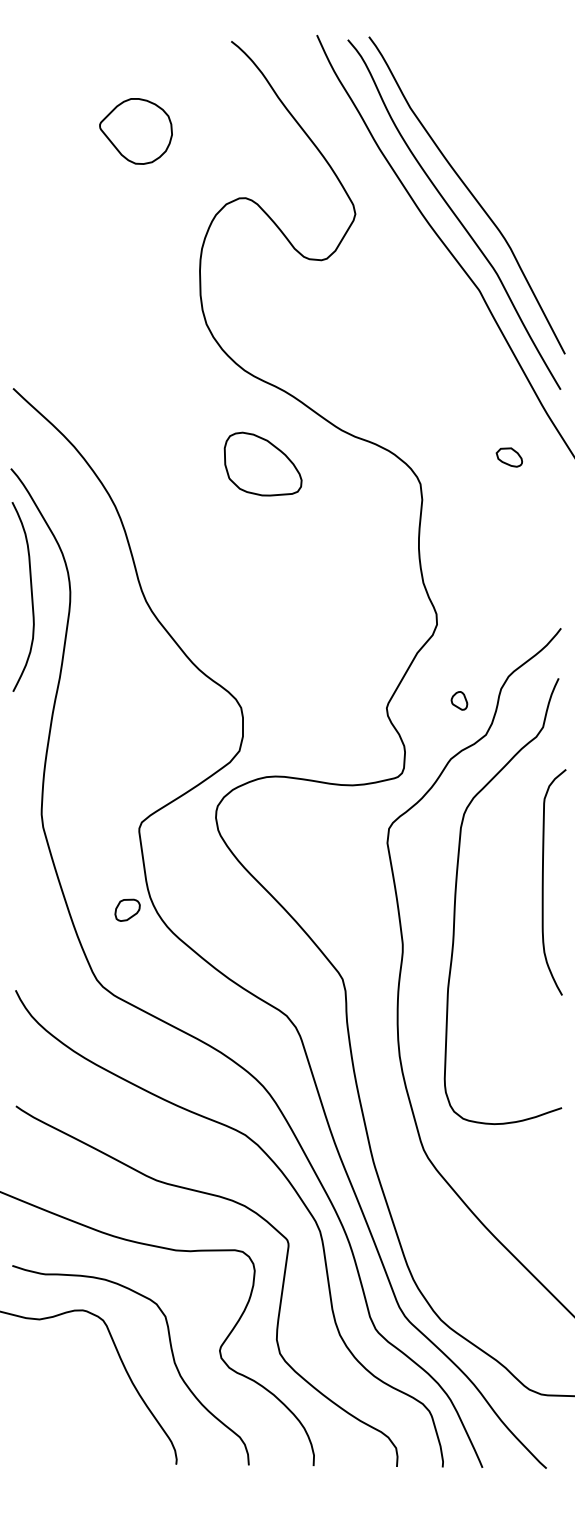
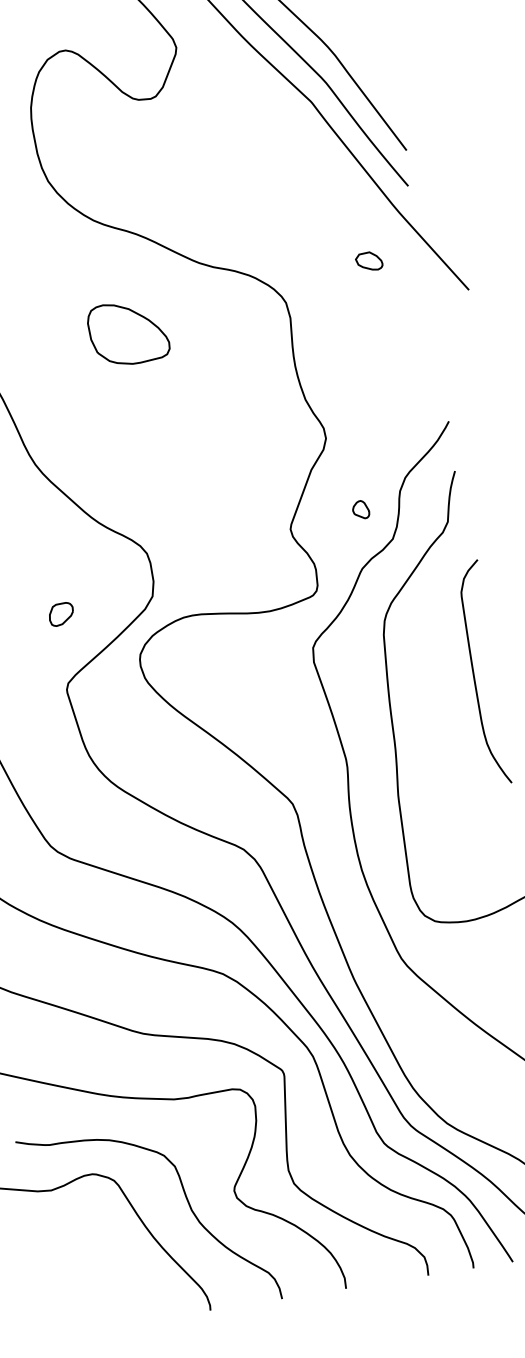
part: (262, 463) -> (127, 332), moved
part: (127, 909) -> (61, 613), moved

